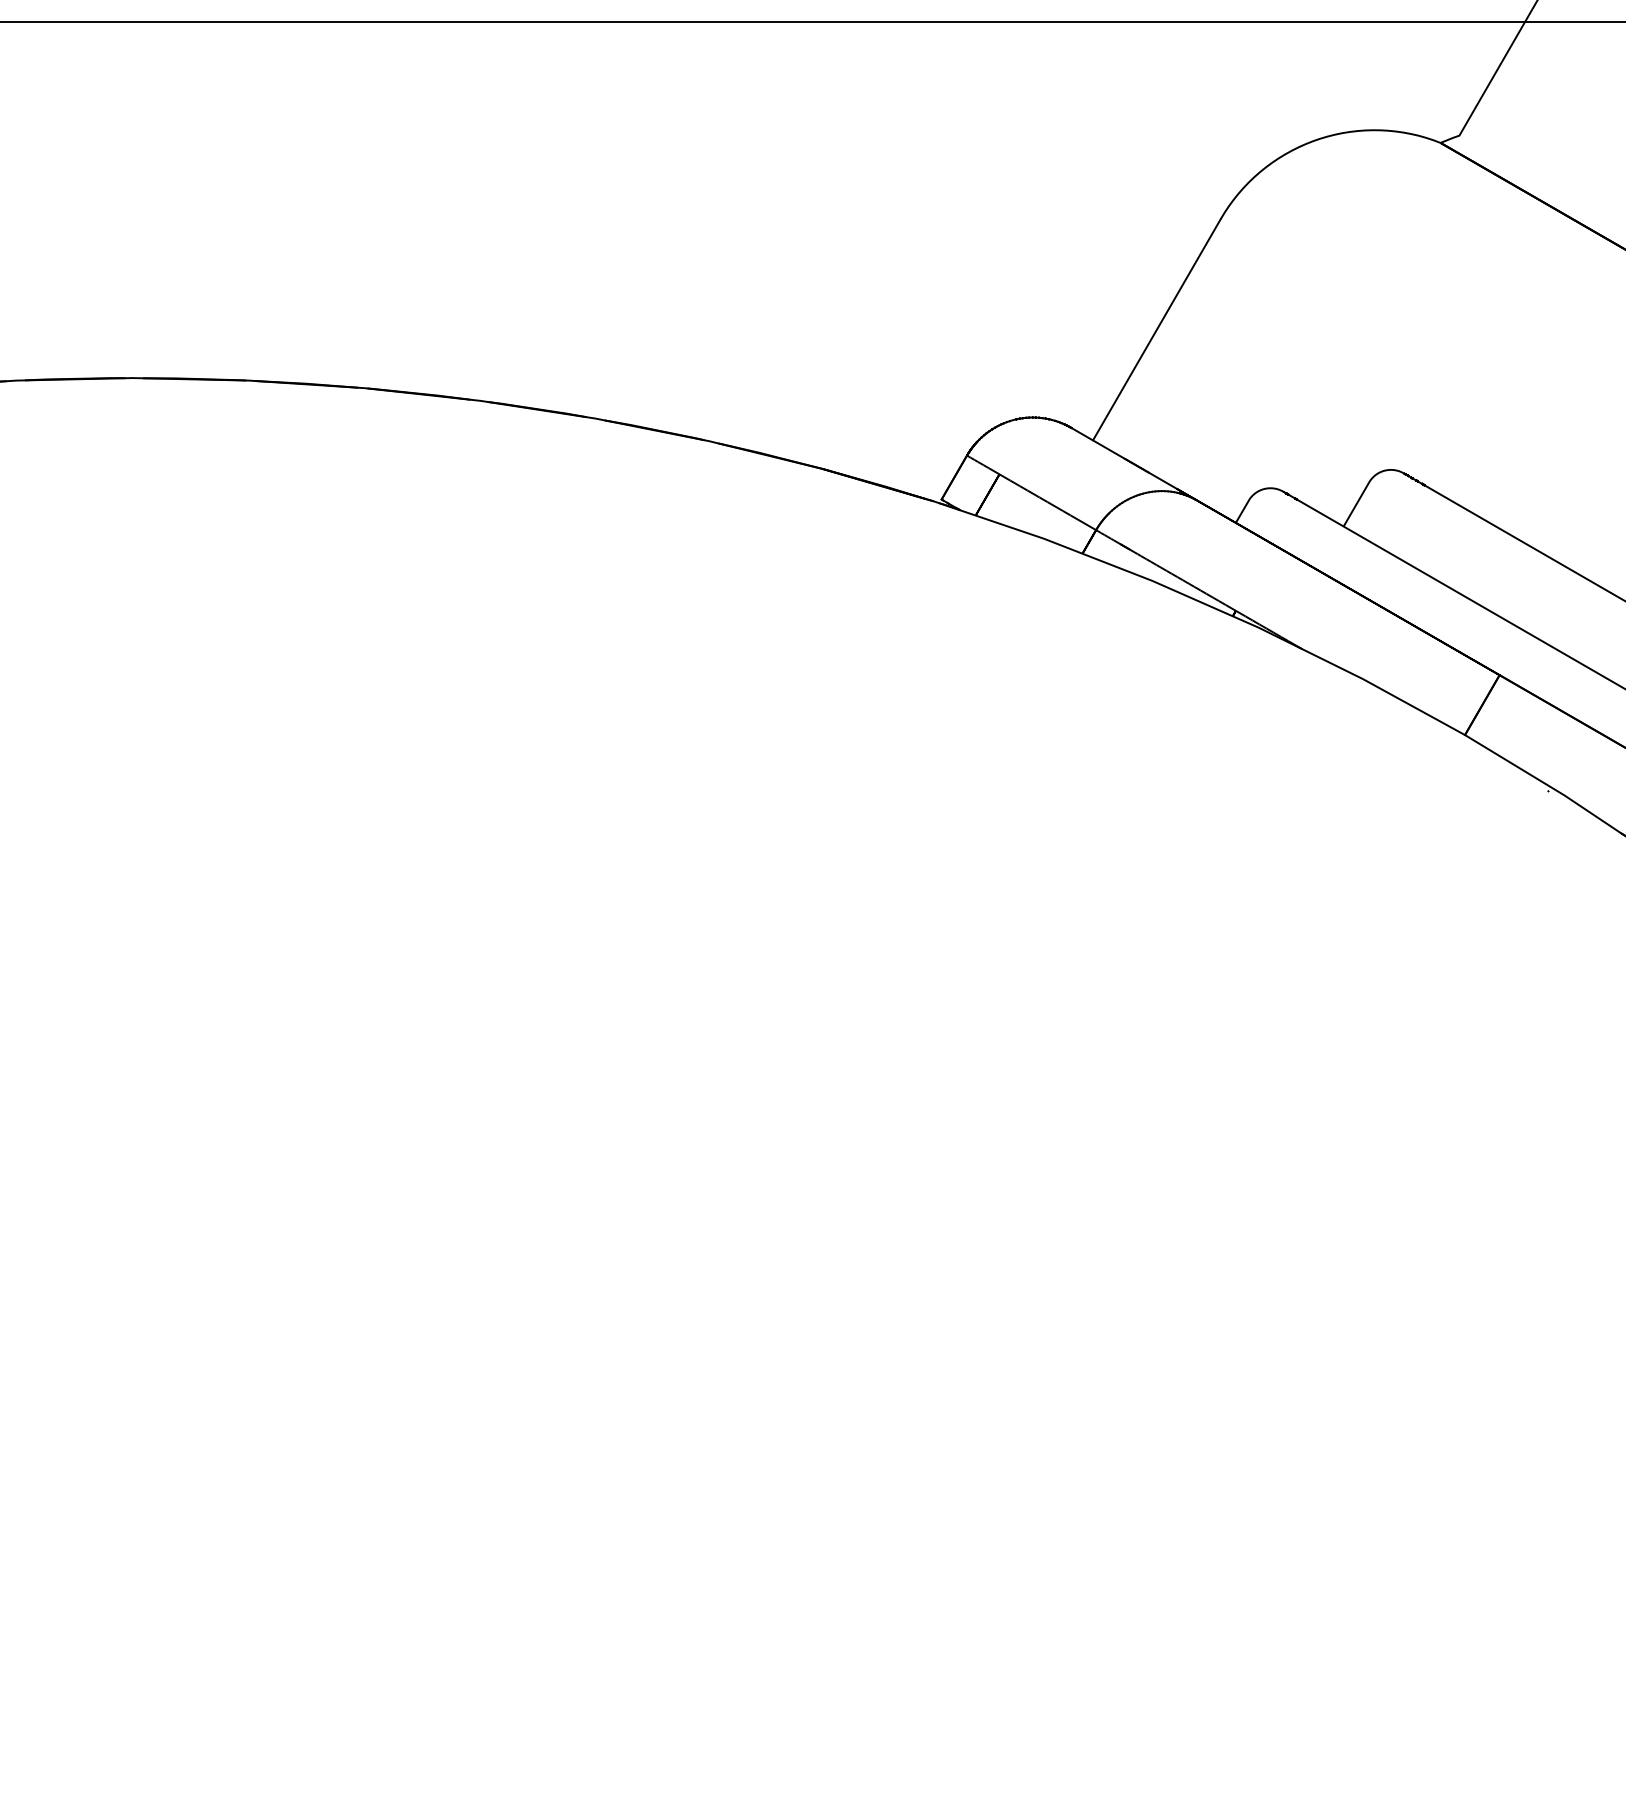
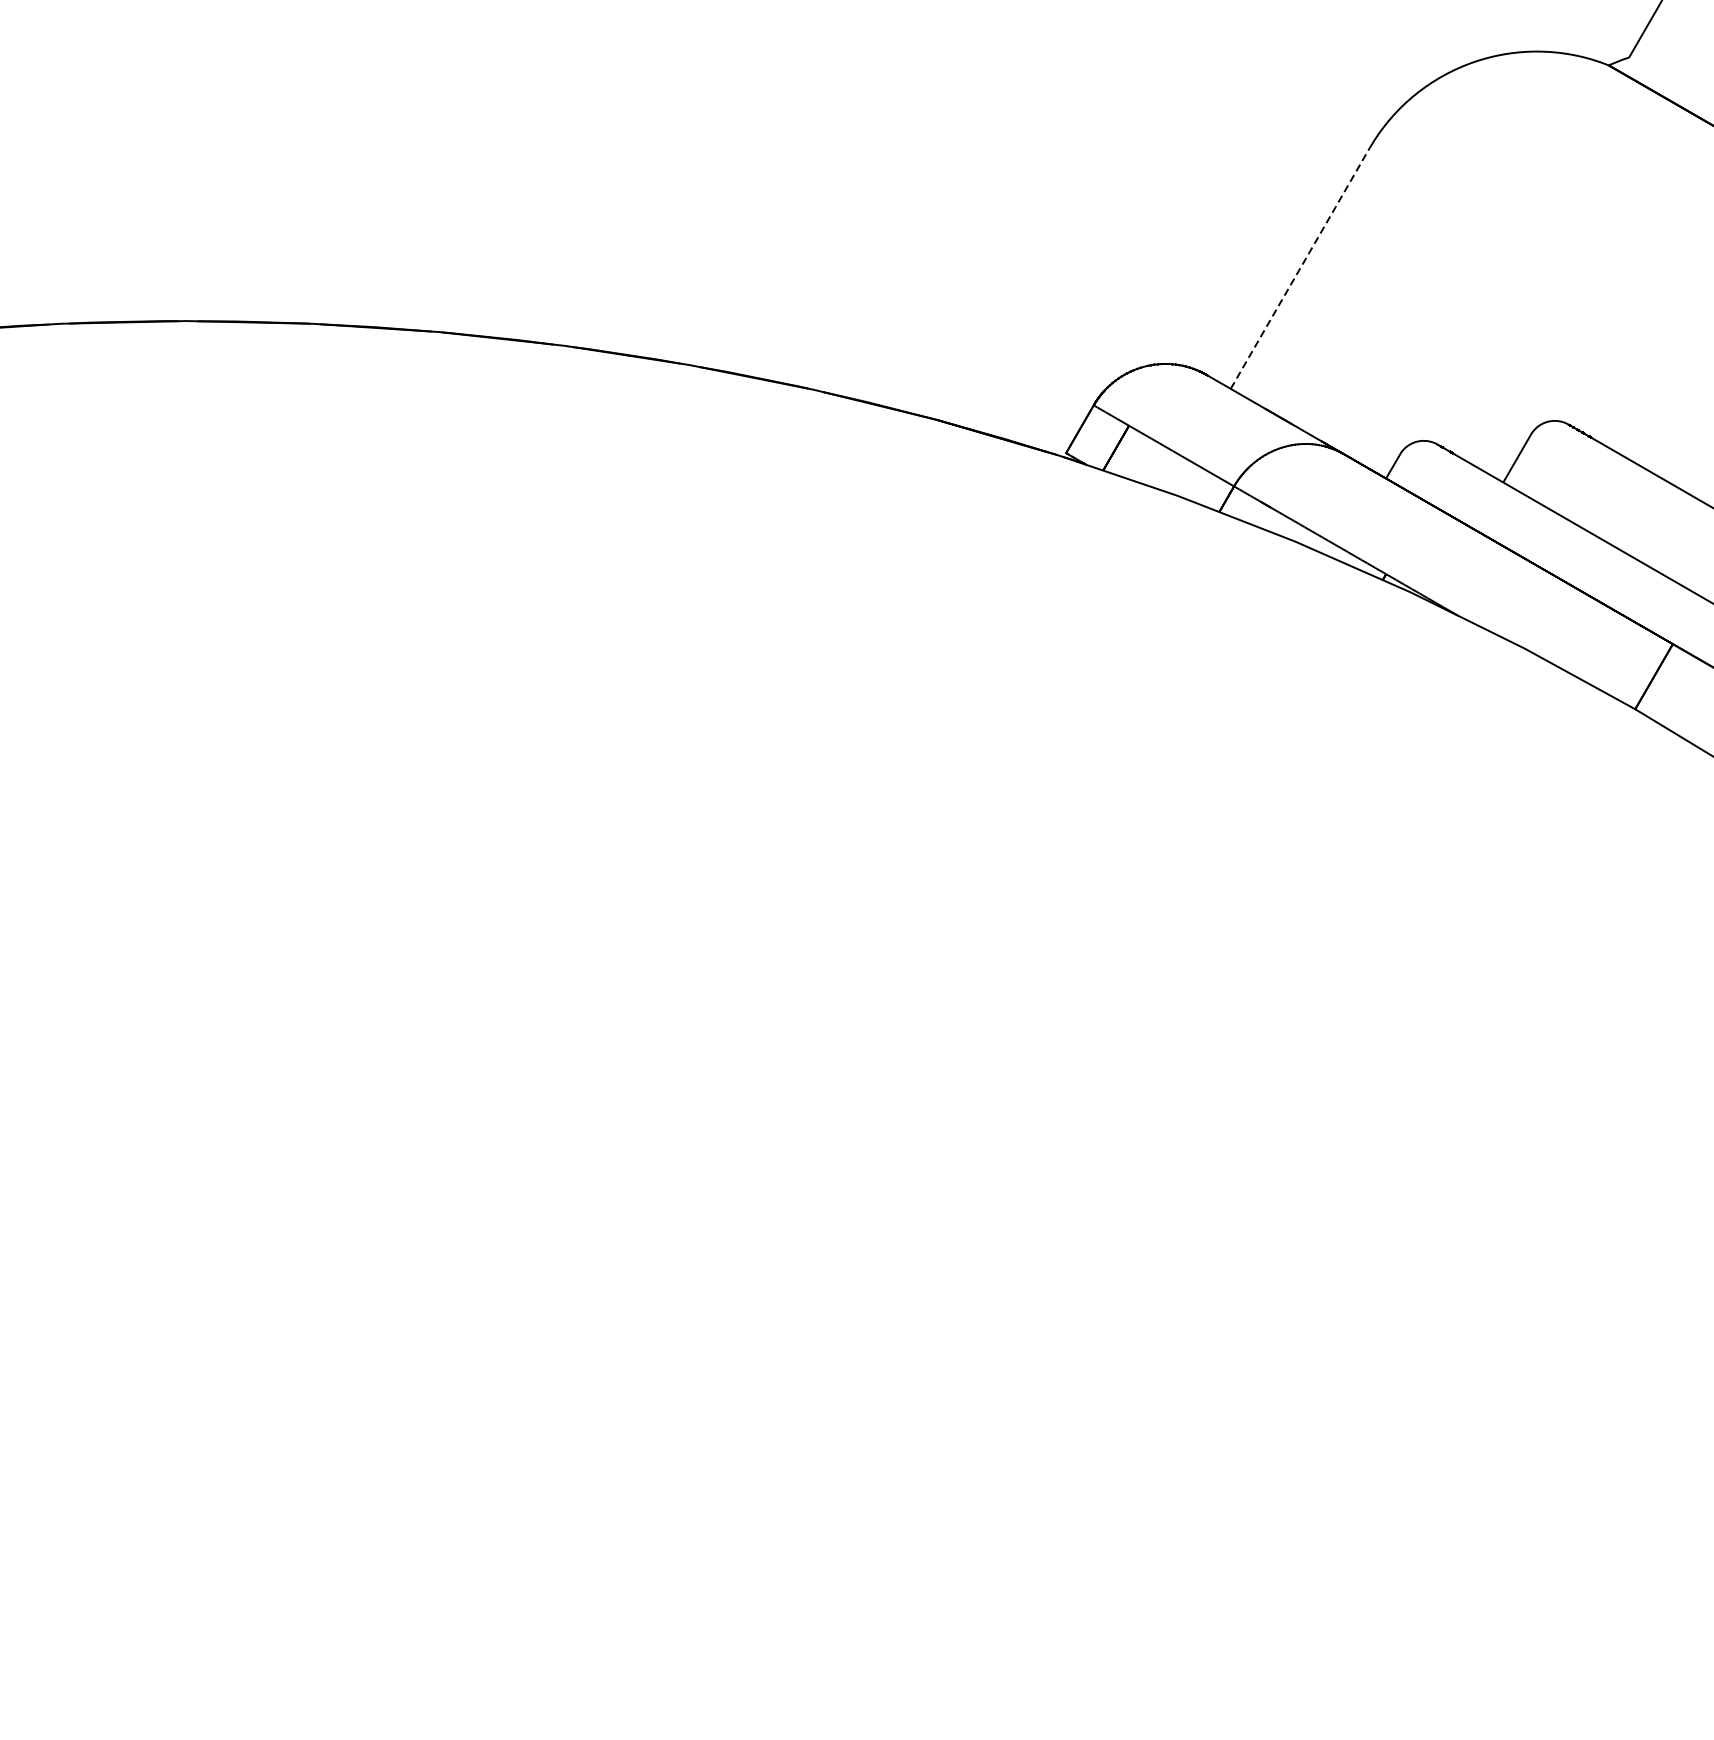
line: (1156, 329) -> (1299, 268), solid -> dashed

